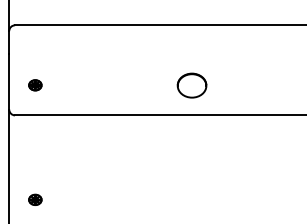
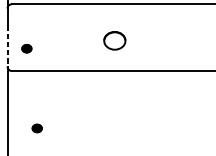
line: (9, 82) -> (7, 46), solid -> dashed
part: (191, 85) -> (114, 40), moved
part: (35, 199) -> (37, 128), moved

